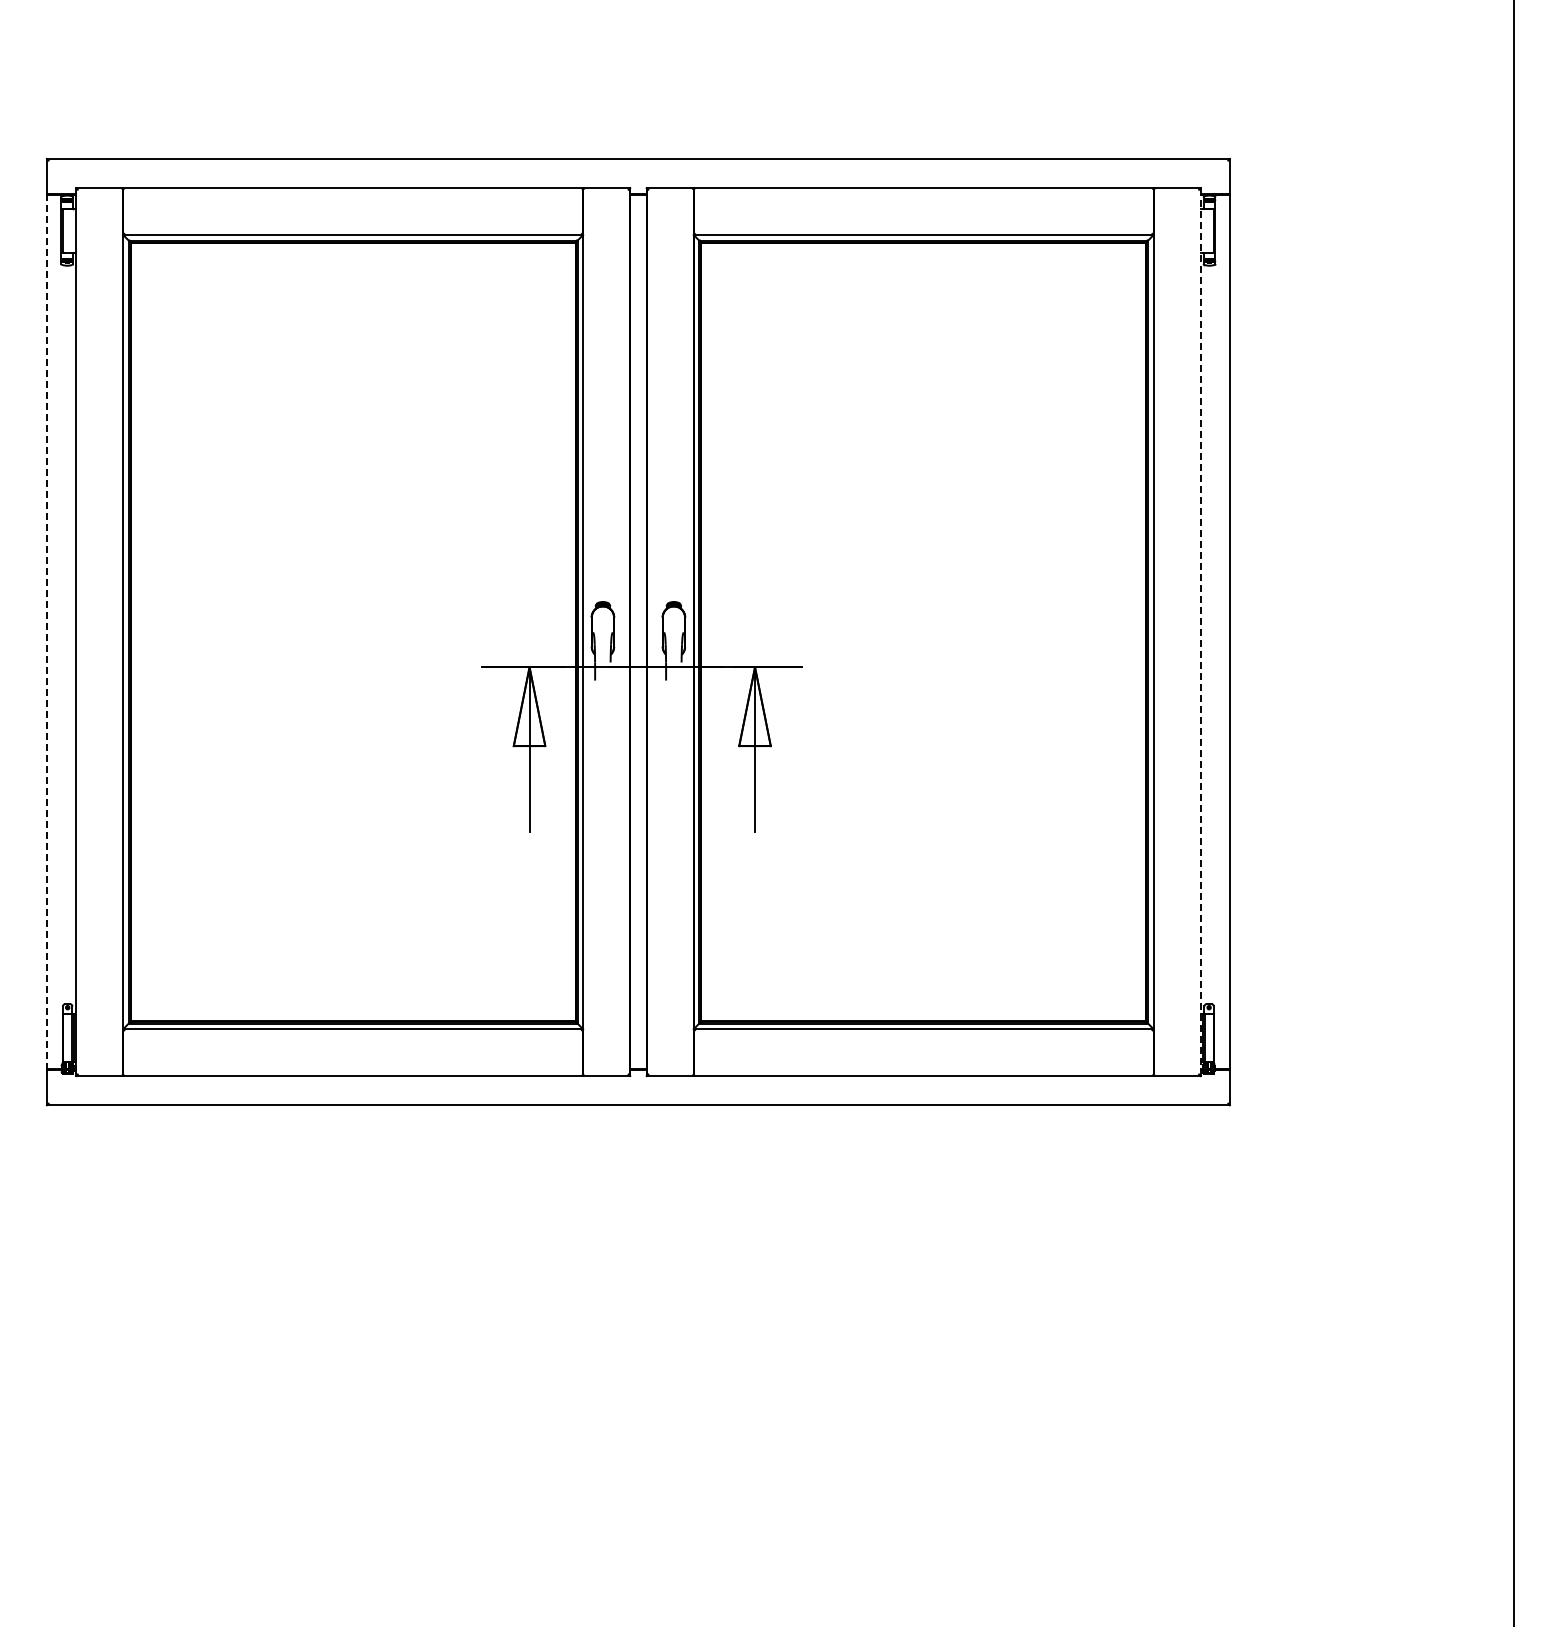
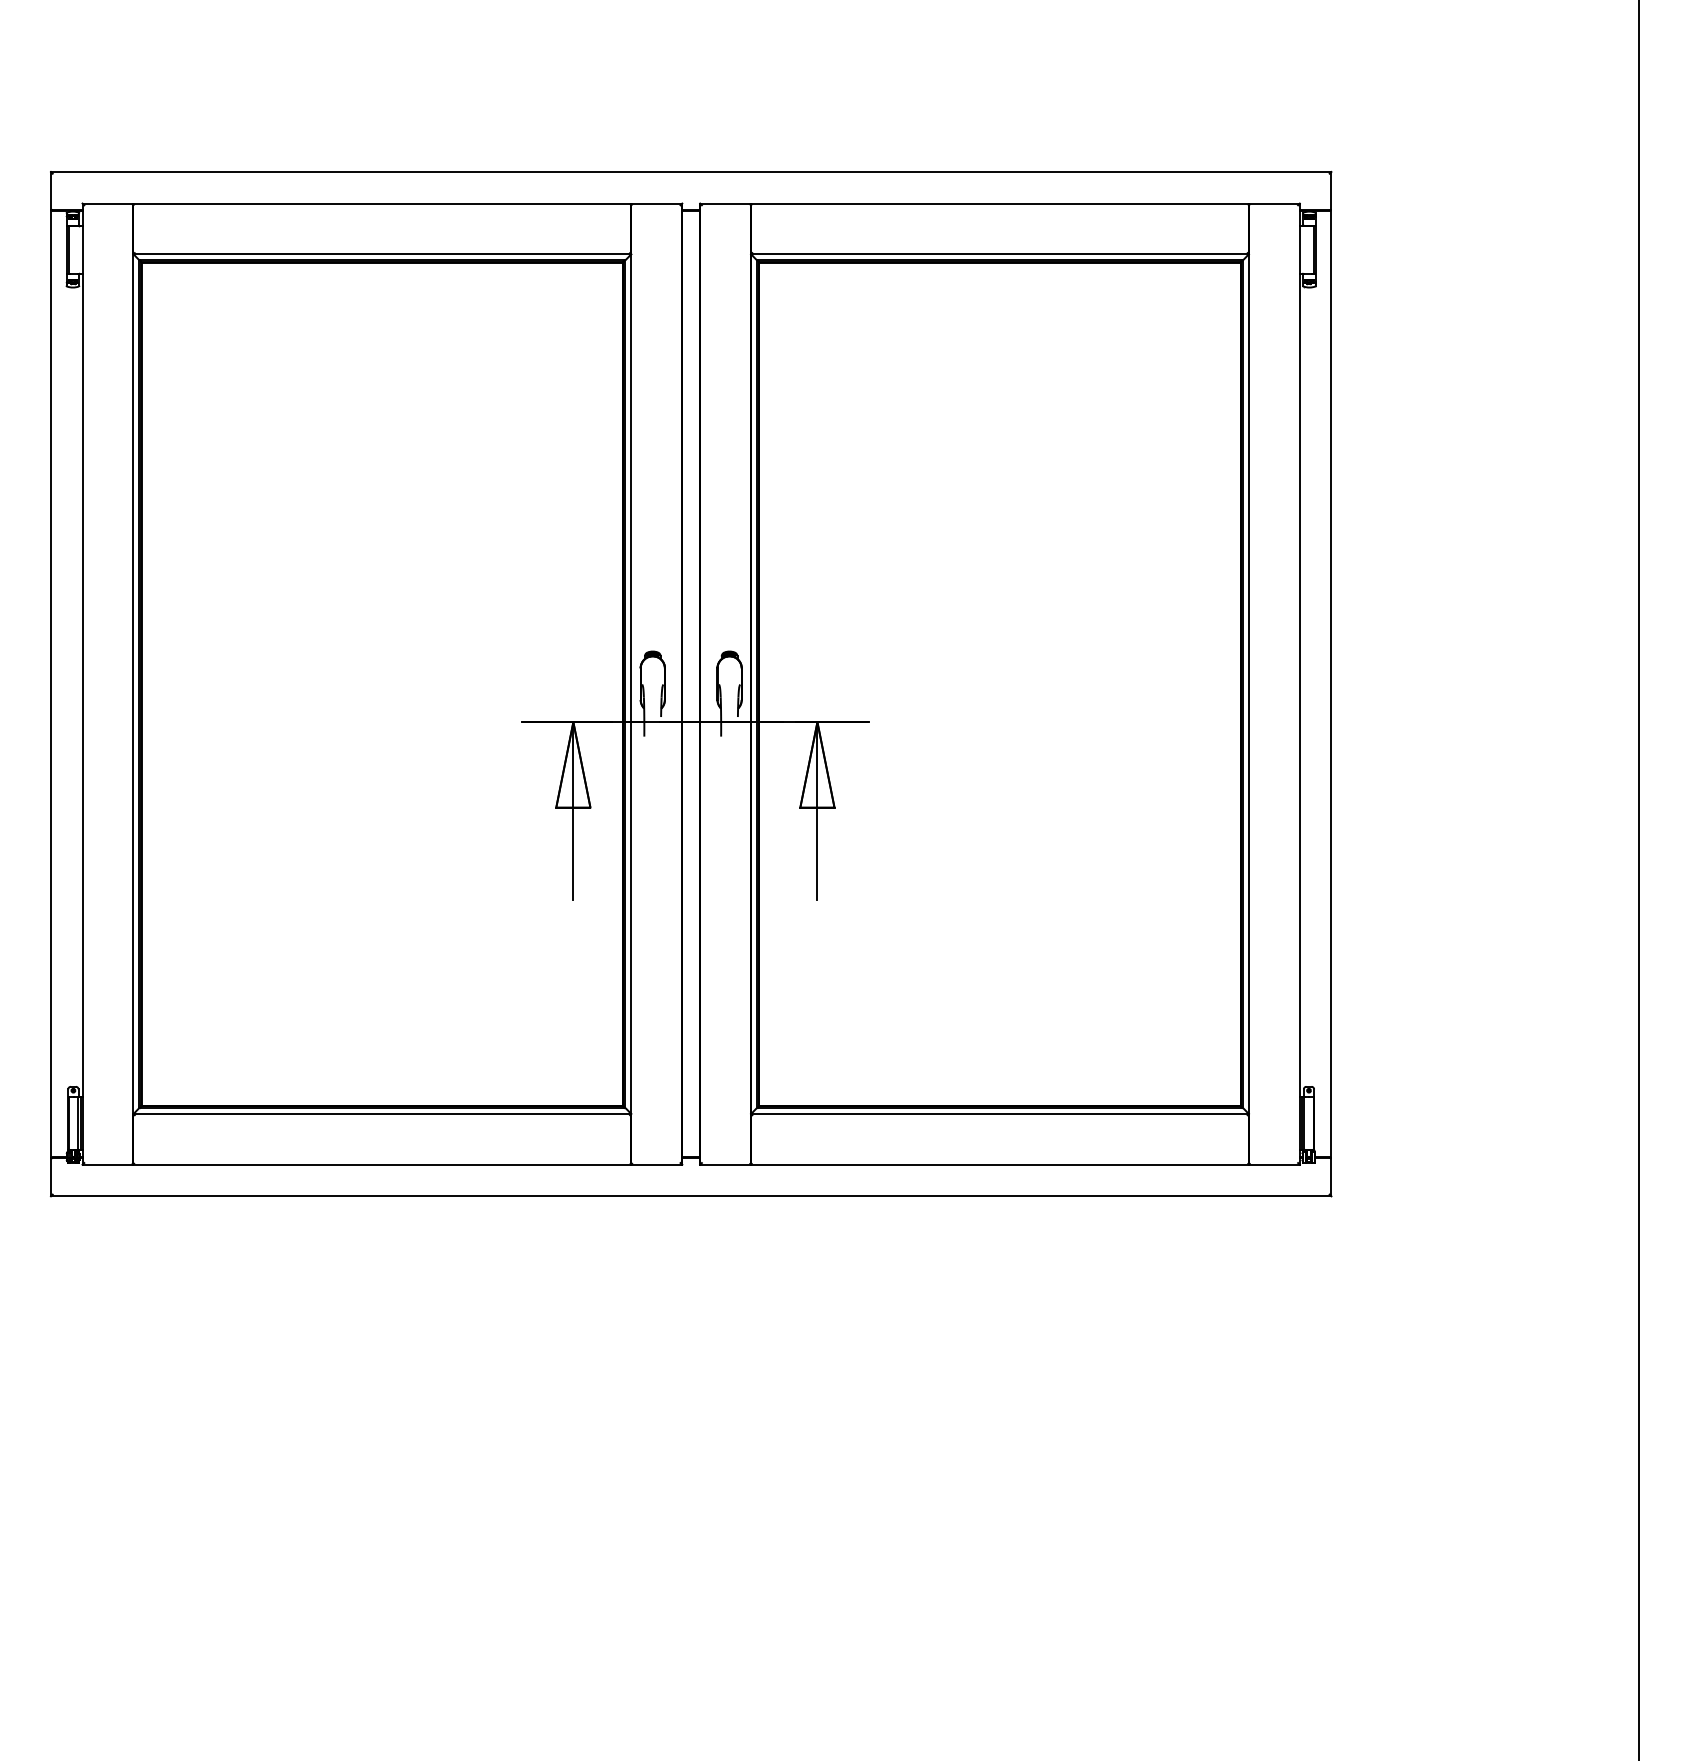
line: (47, 632) -> (51, 684), dashed -> solid
line: (1200, 632) -> (1299, 684), dashed -> solid

